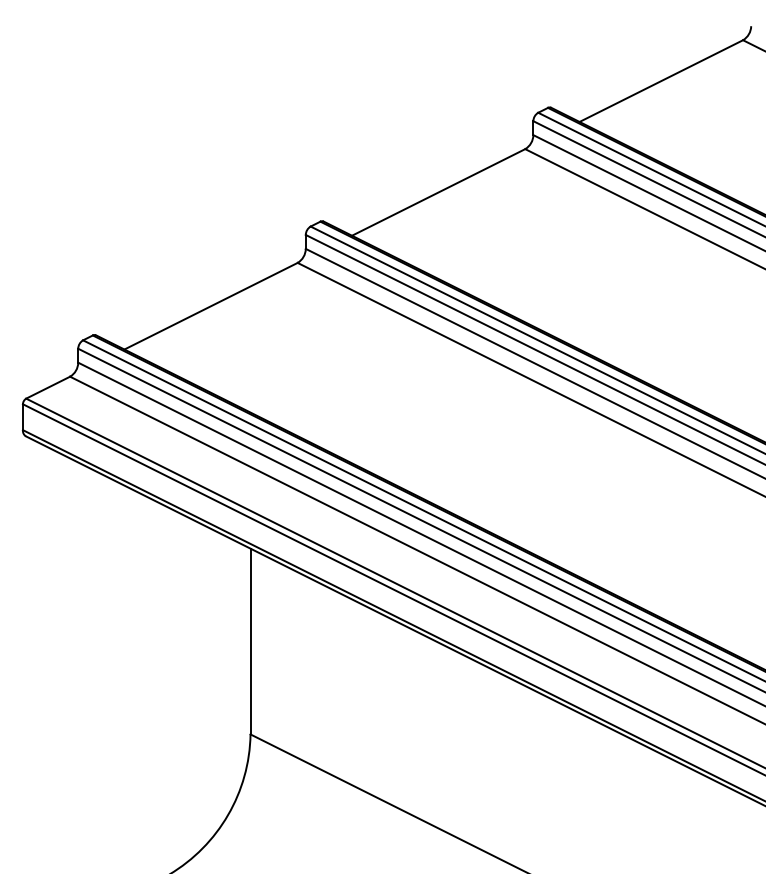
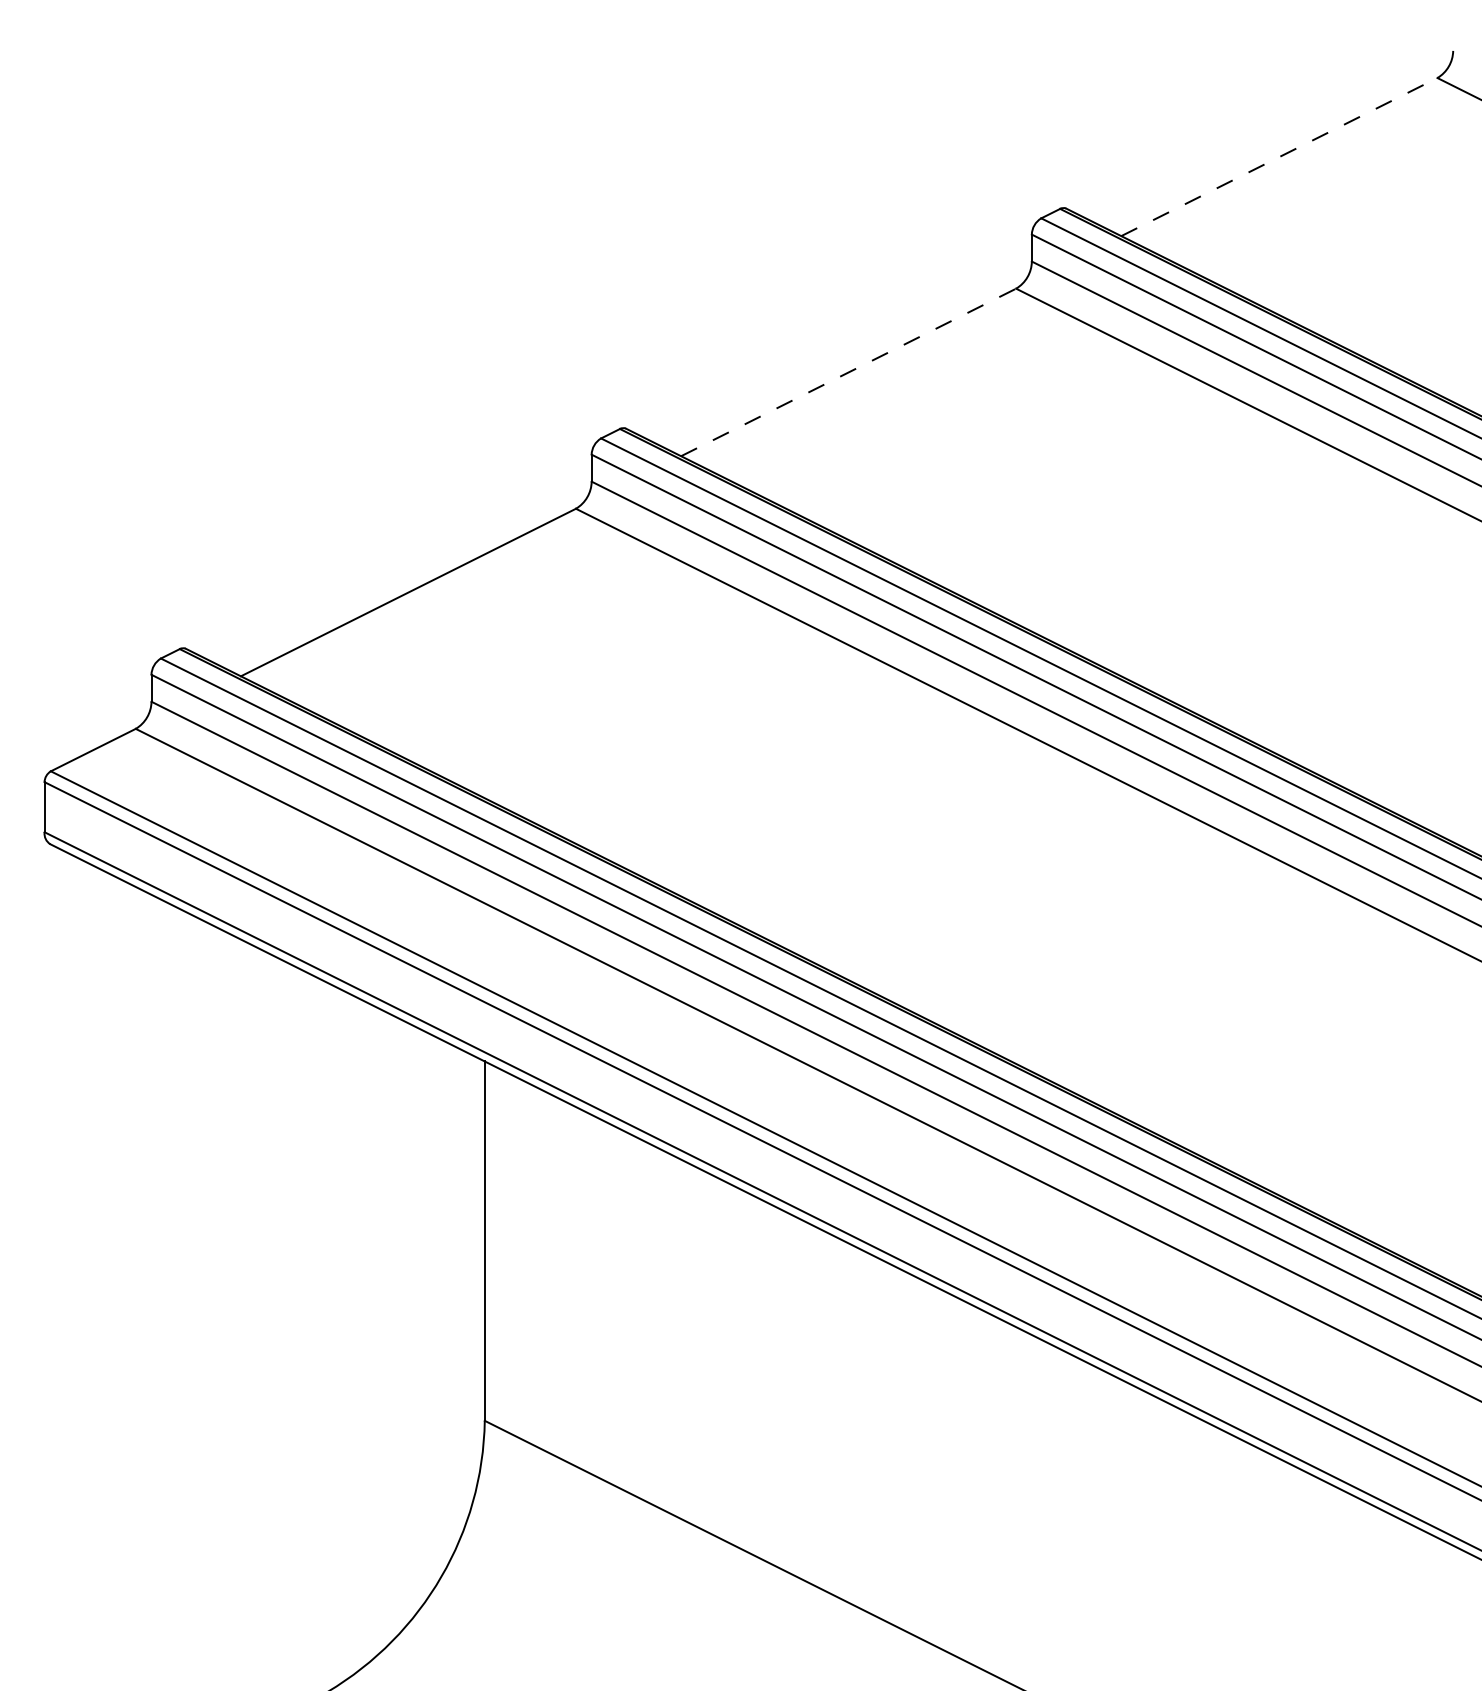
line: (661, 80) -> (1279, 155), solid -> dashed
line: (438, 192) -> (848, 372), solid -> dashed

